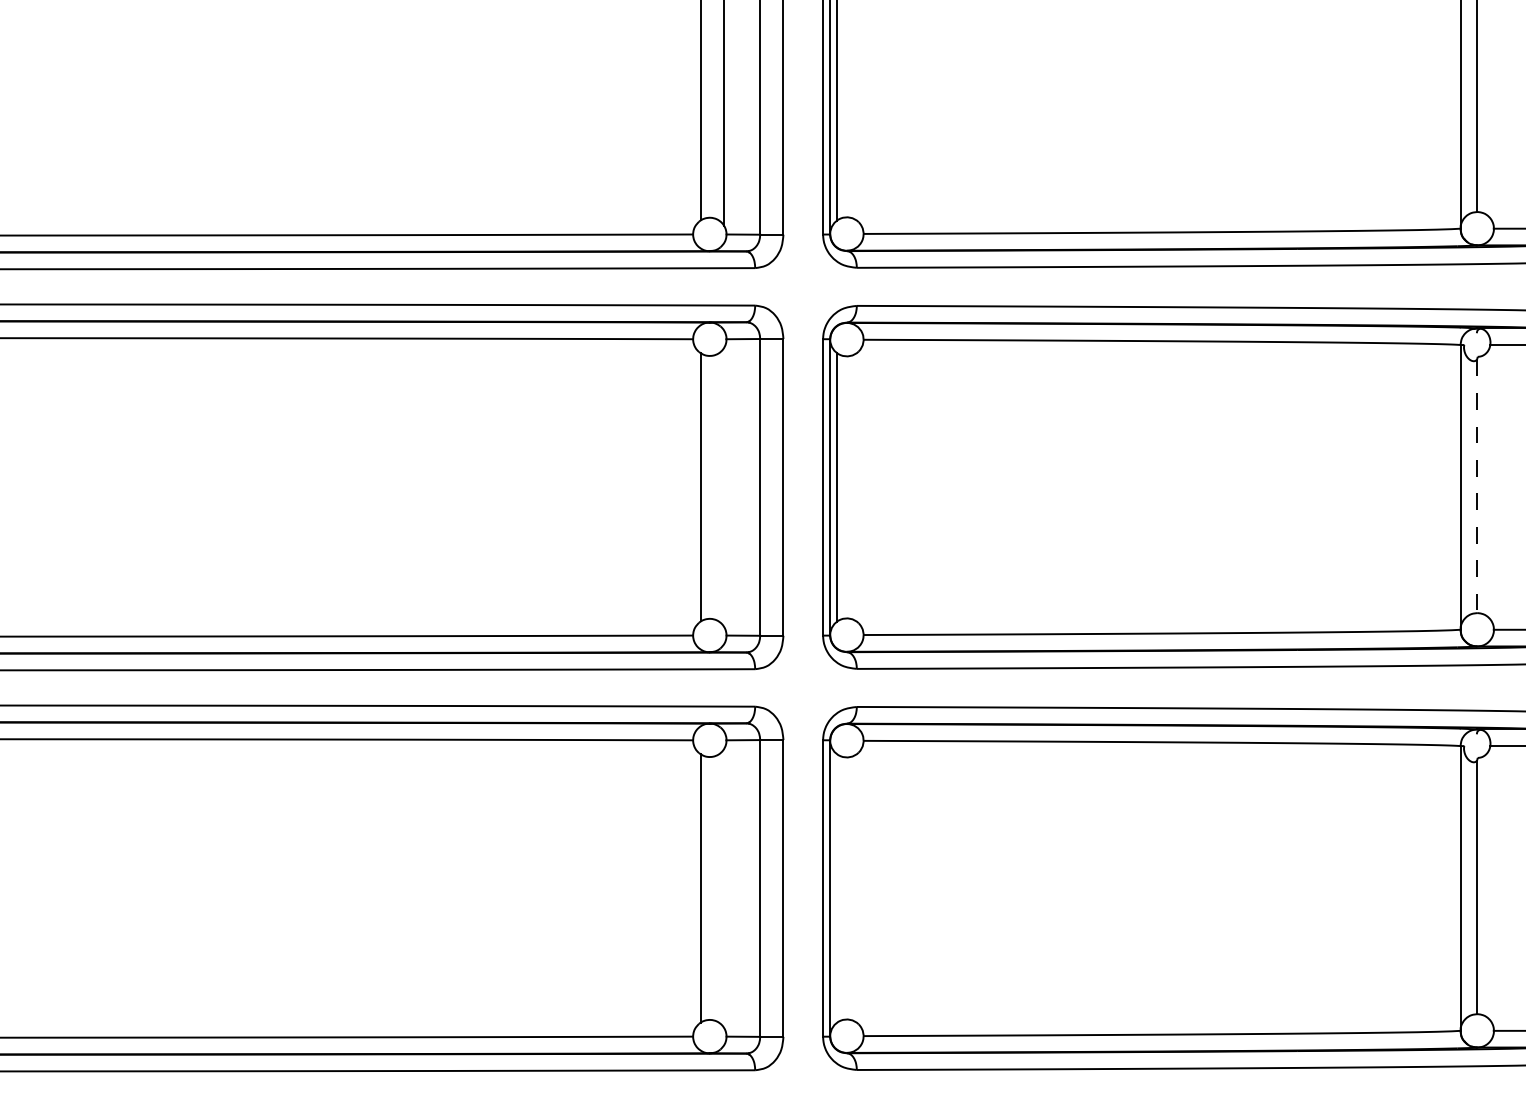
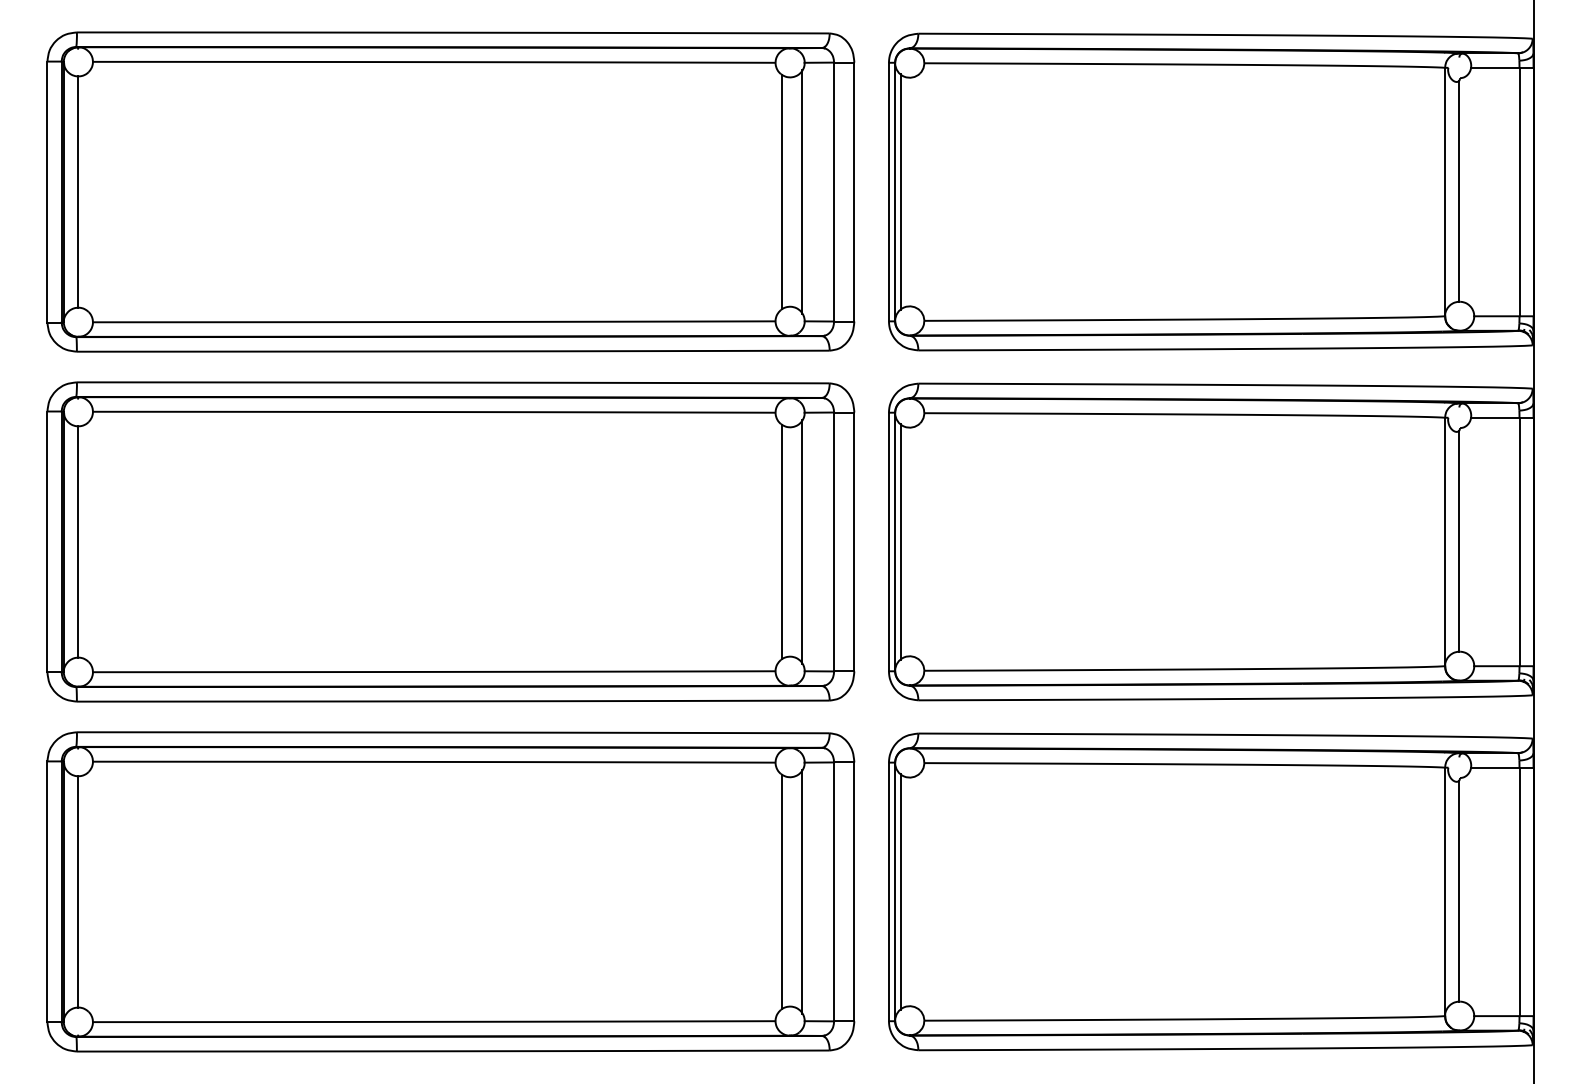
line: (724, 486) -> (802, 541), added
line: (1477, 486) -> (1459, 541), dashed -> solid
line: (724, 888) -> (802, 891), added
line: (836, 888) -> (900, 891), added

